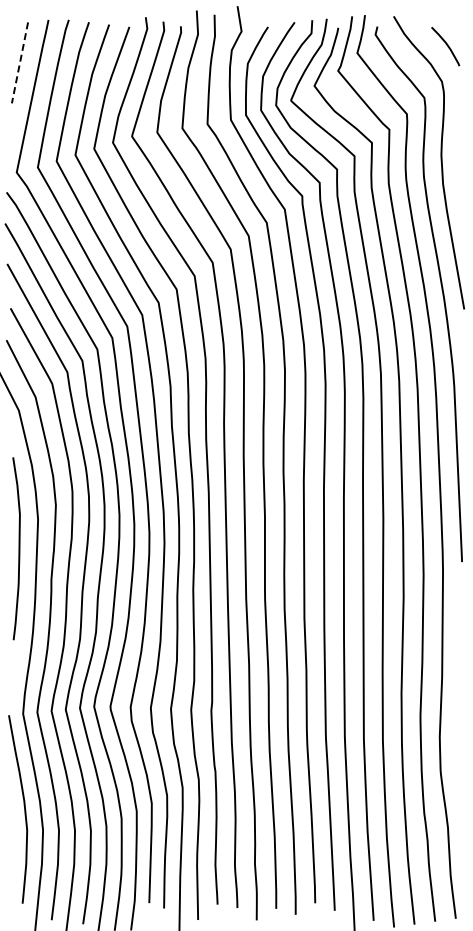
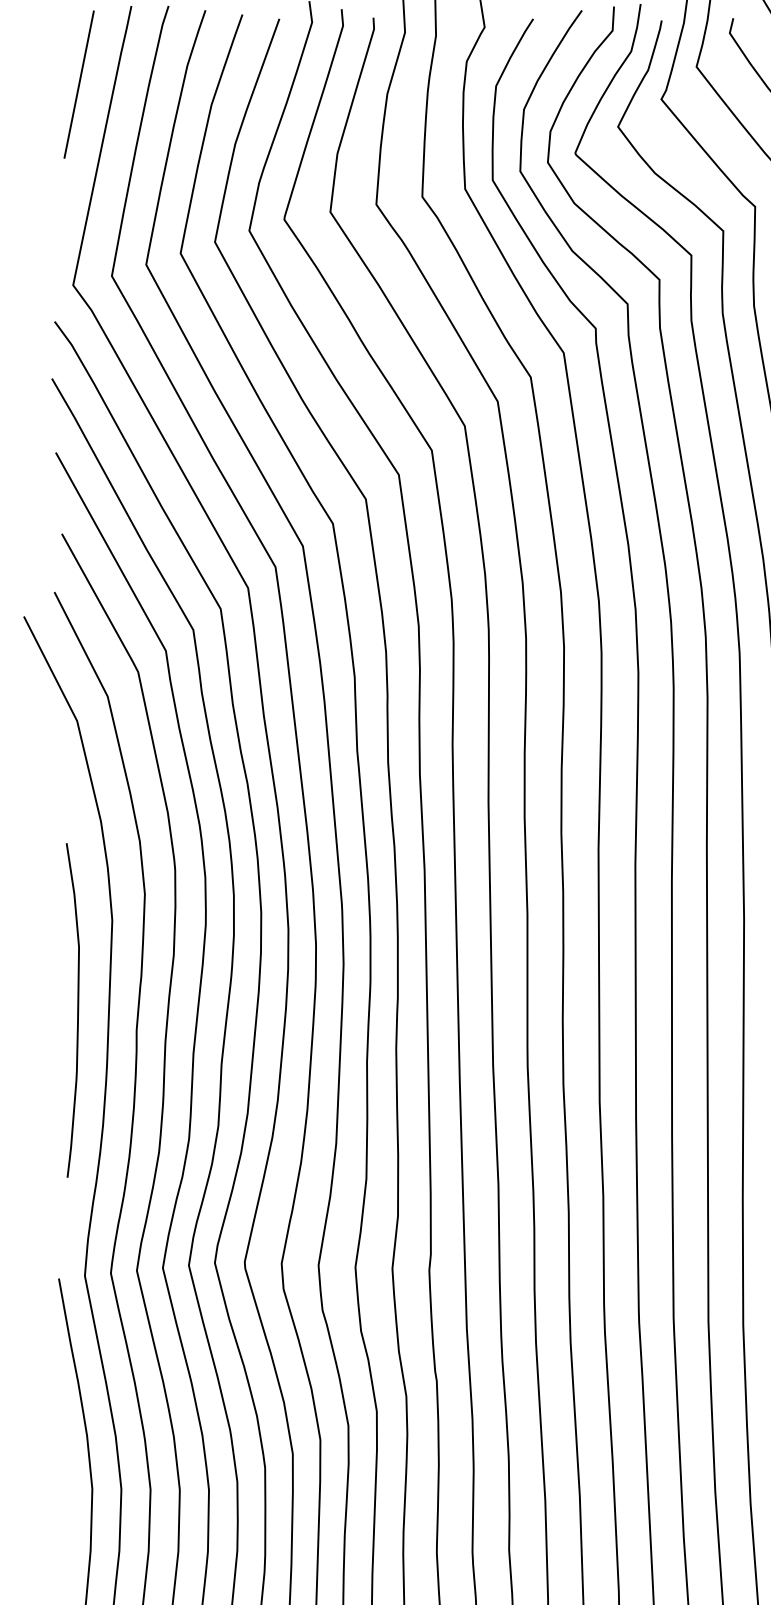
line: (19, 63) -> (78, 85), dashed -> solid
curve: (18, 548) -> (76, 1009), moved

